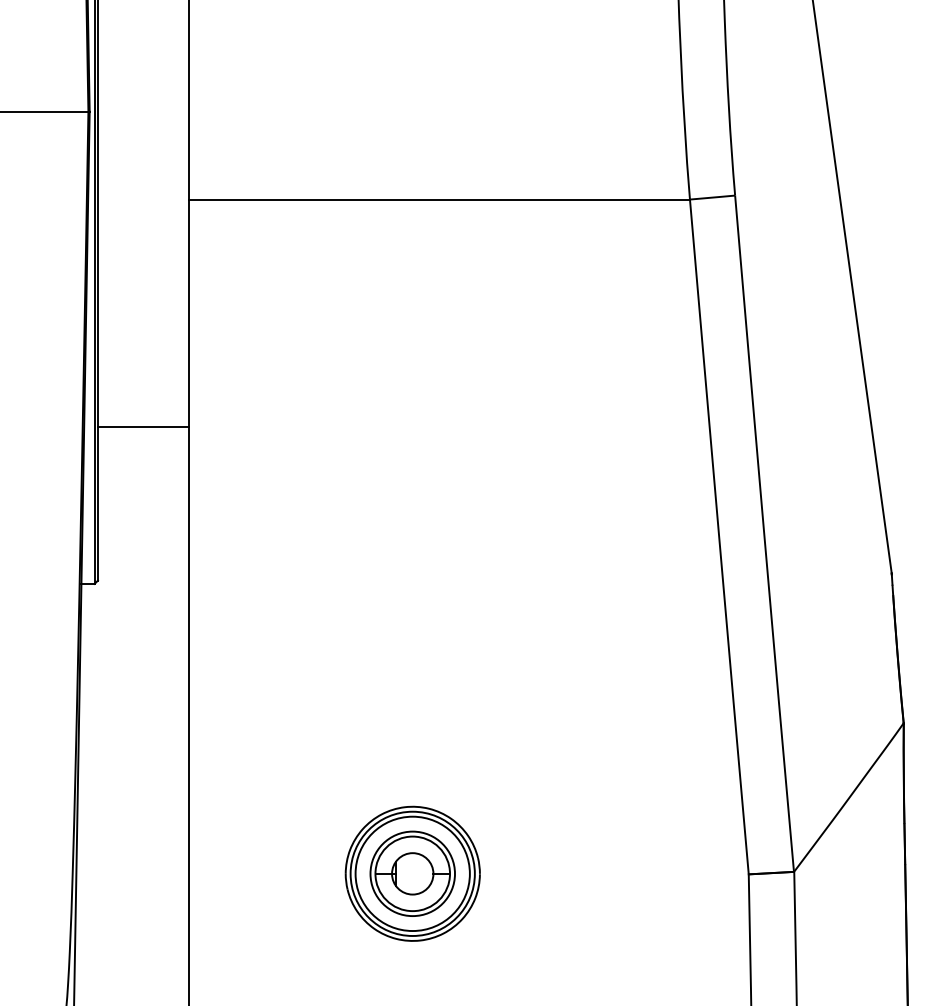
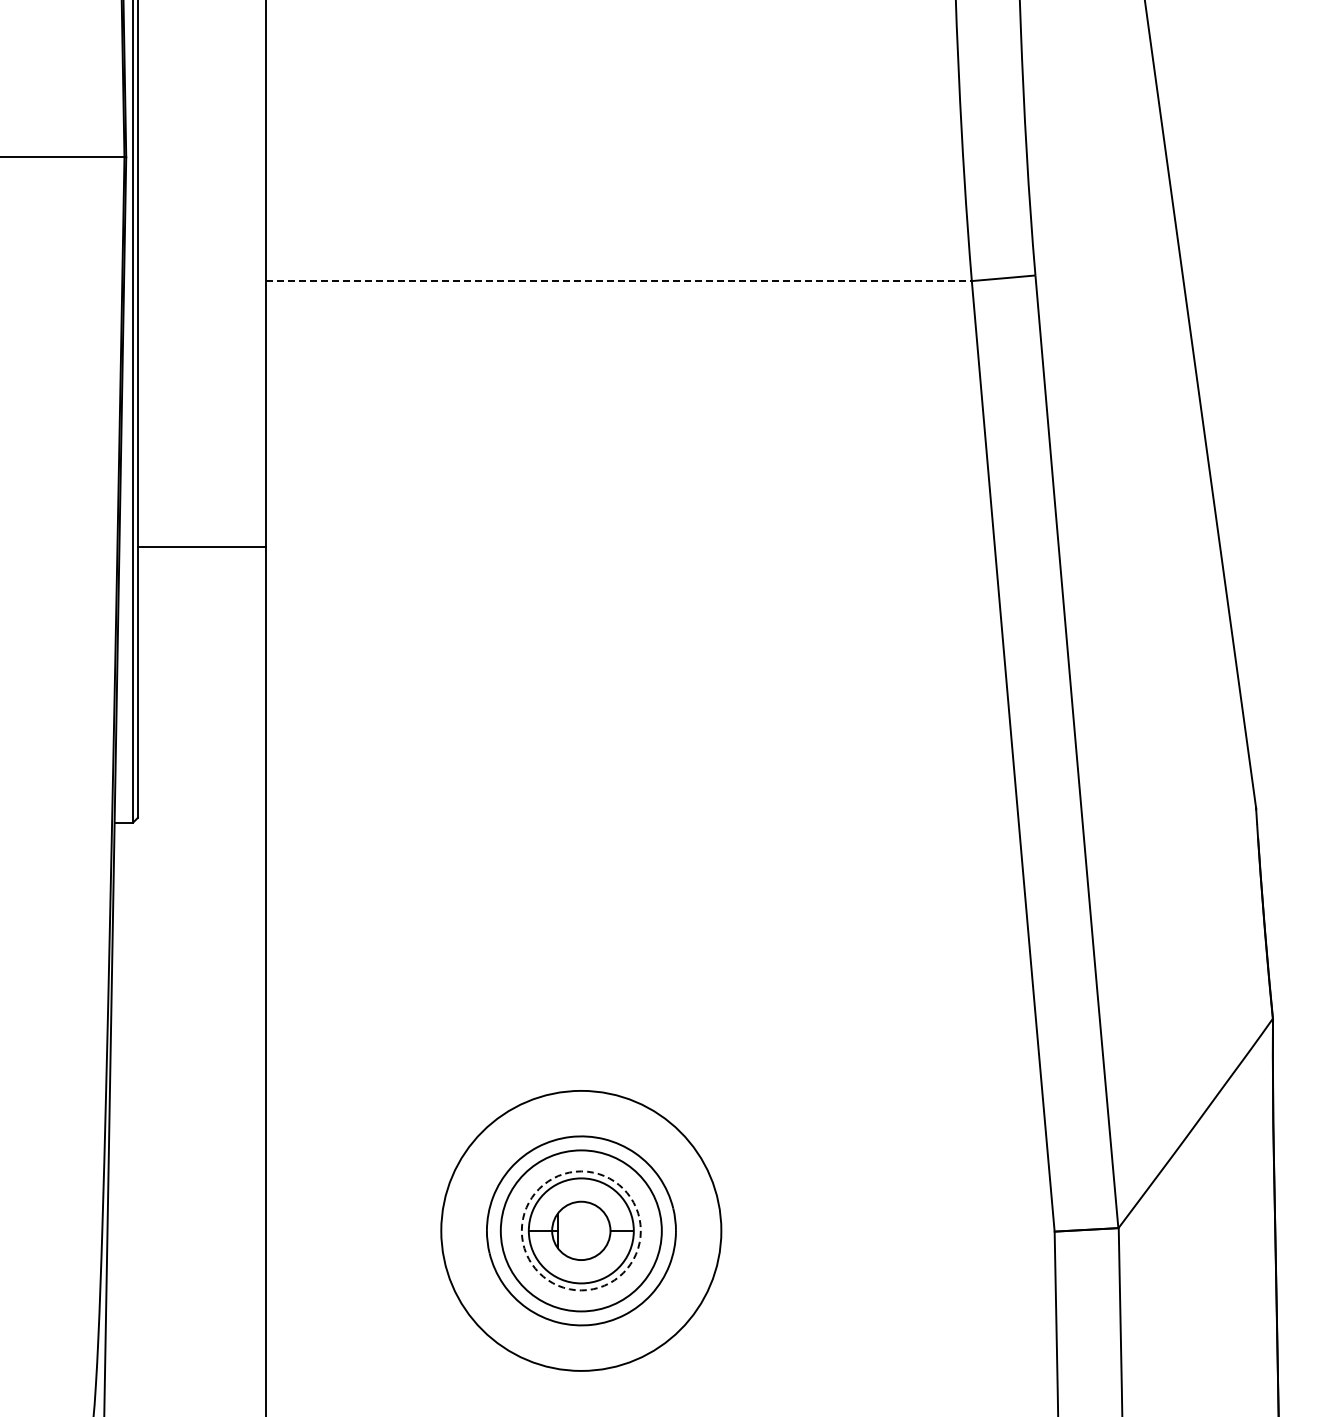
line: (439, 199) -> (619, 281), solid -> dashed
line: (143, 426) -> (201, 546), moved
circle: (412, 873) -> (580, 1230), size x1.6
circle: (412, 873) -> (580, 1230), solid -> dashed

